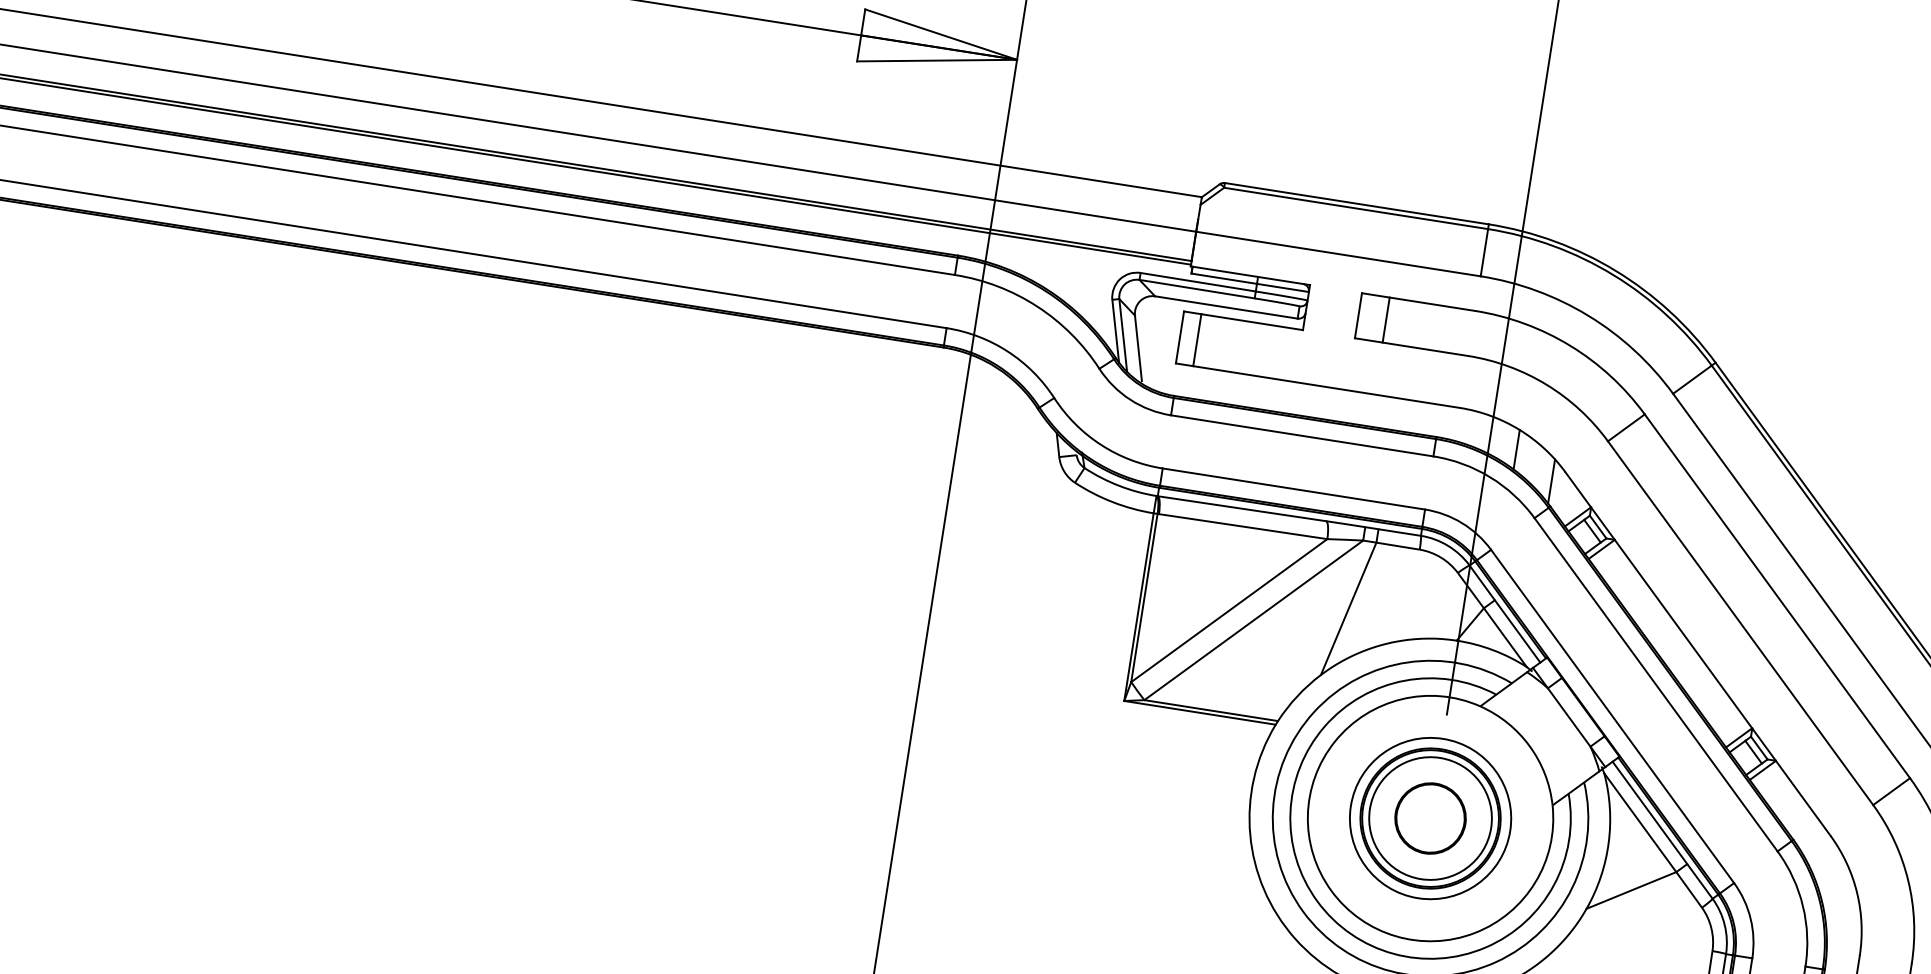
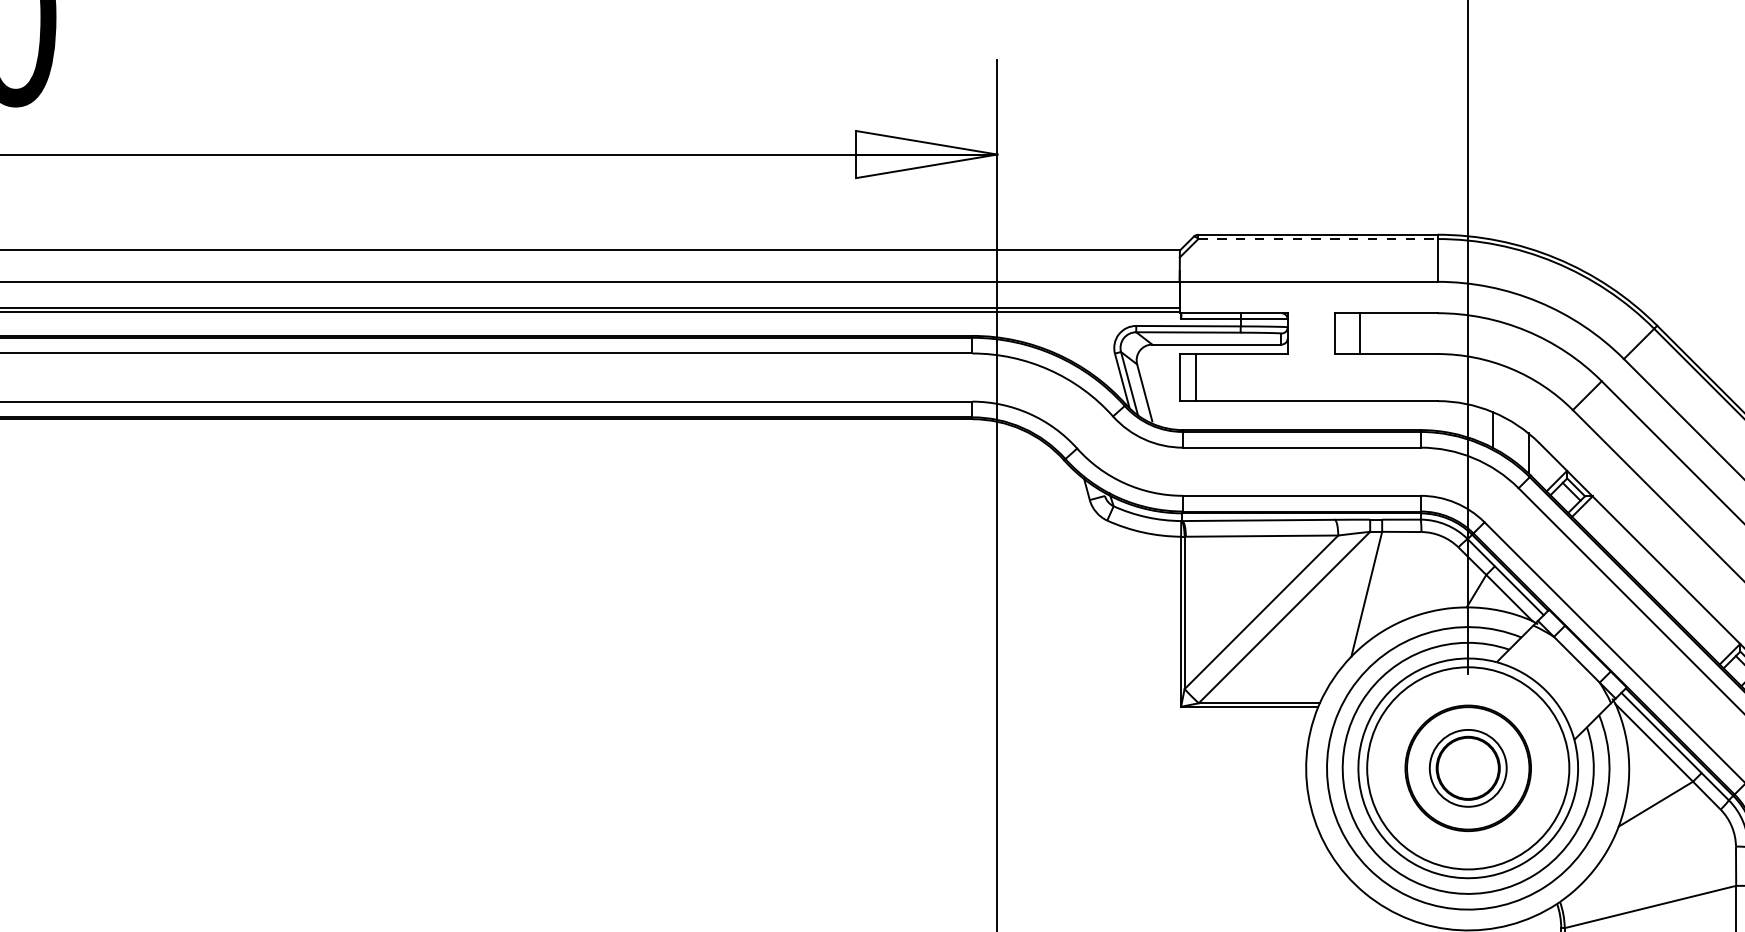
line: (1355, 208) -> (1317, 239), solid -> dashed
circle: (1430, 818) -> (1468, 768), size x0.7
circle: (1430, 818) -> (1468, 768), size x1.4

